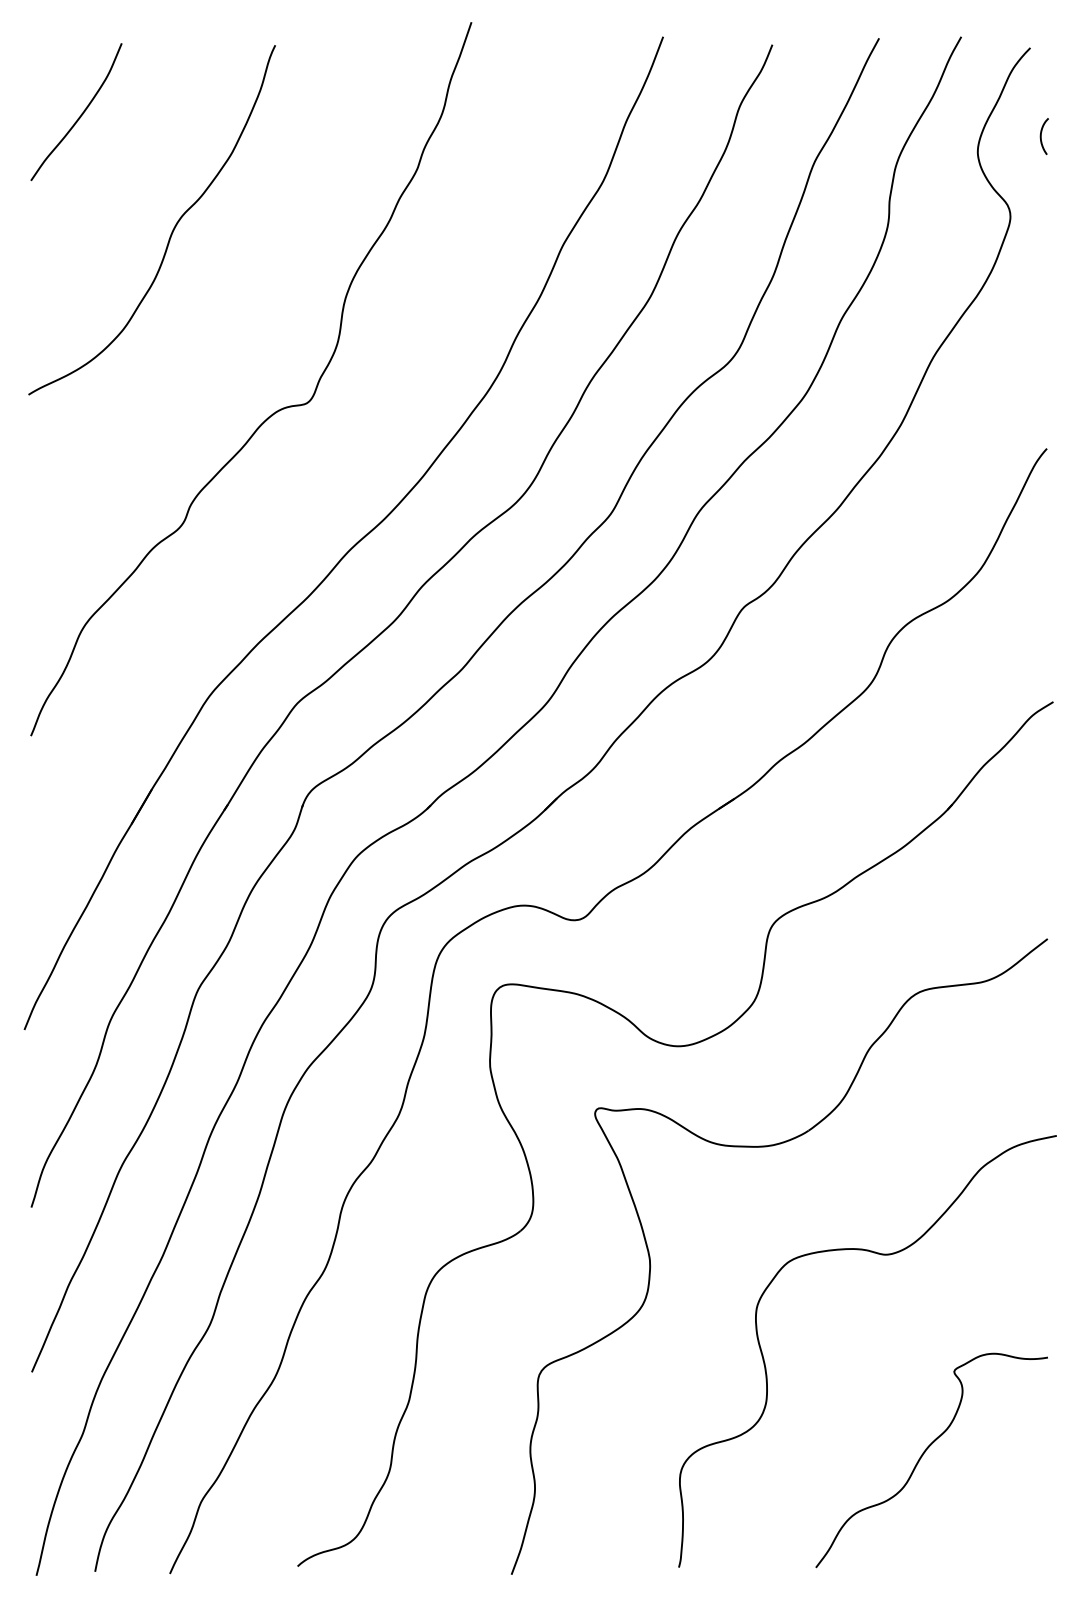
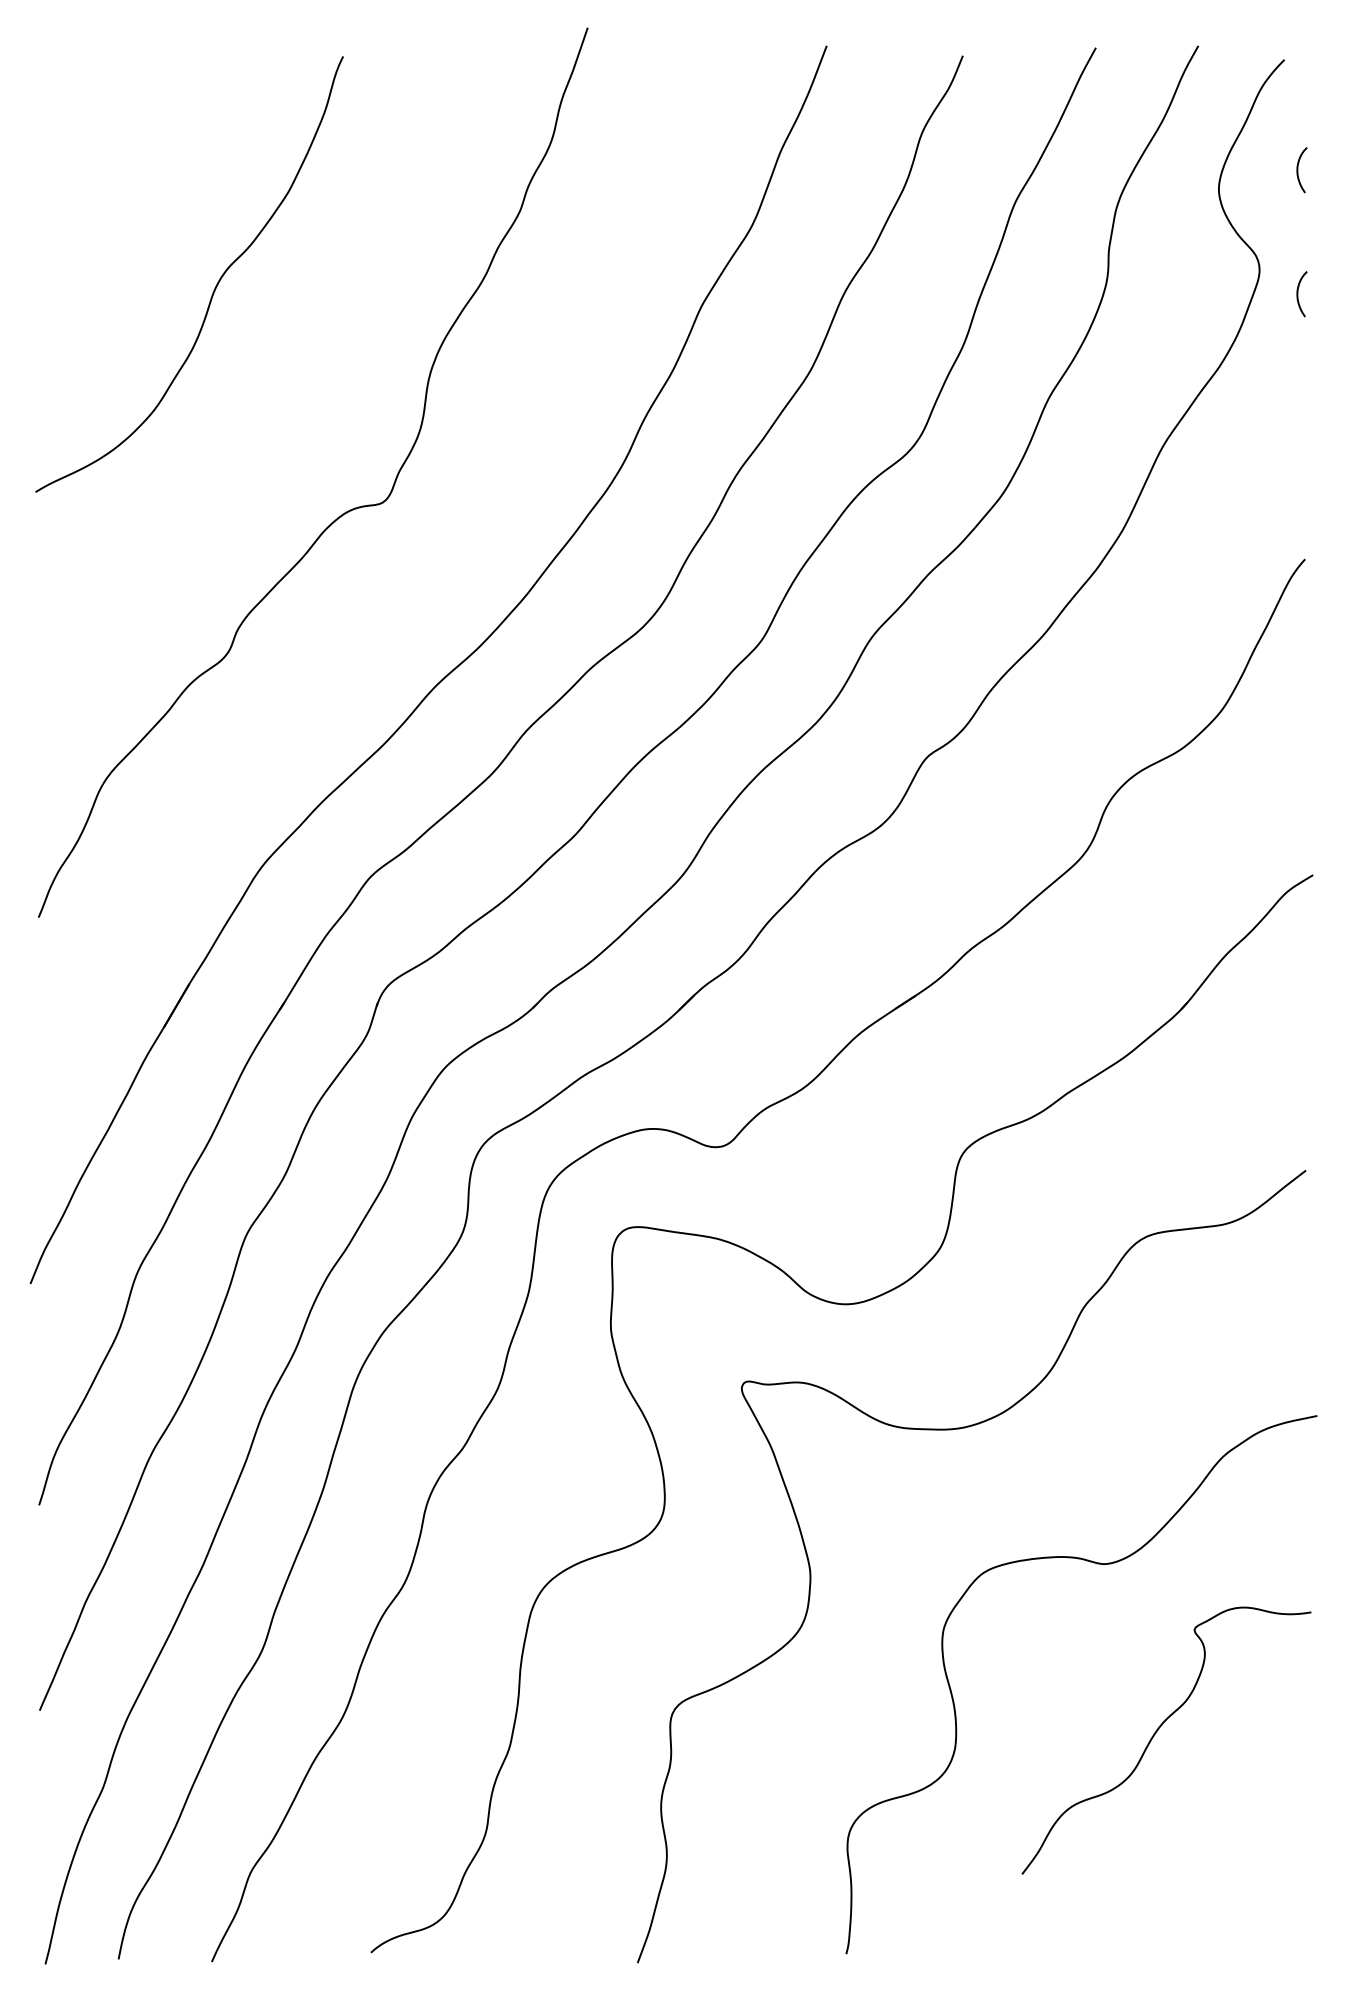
curve: (80, 115) -> (100, 143), removed
curve: (1041, 236) -> (1298, 294), added
curve: (923, 1454) -> (1156, 1733), moved

